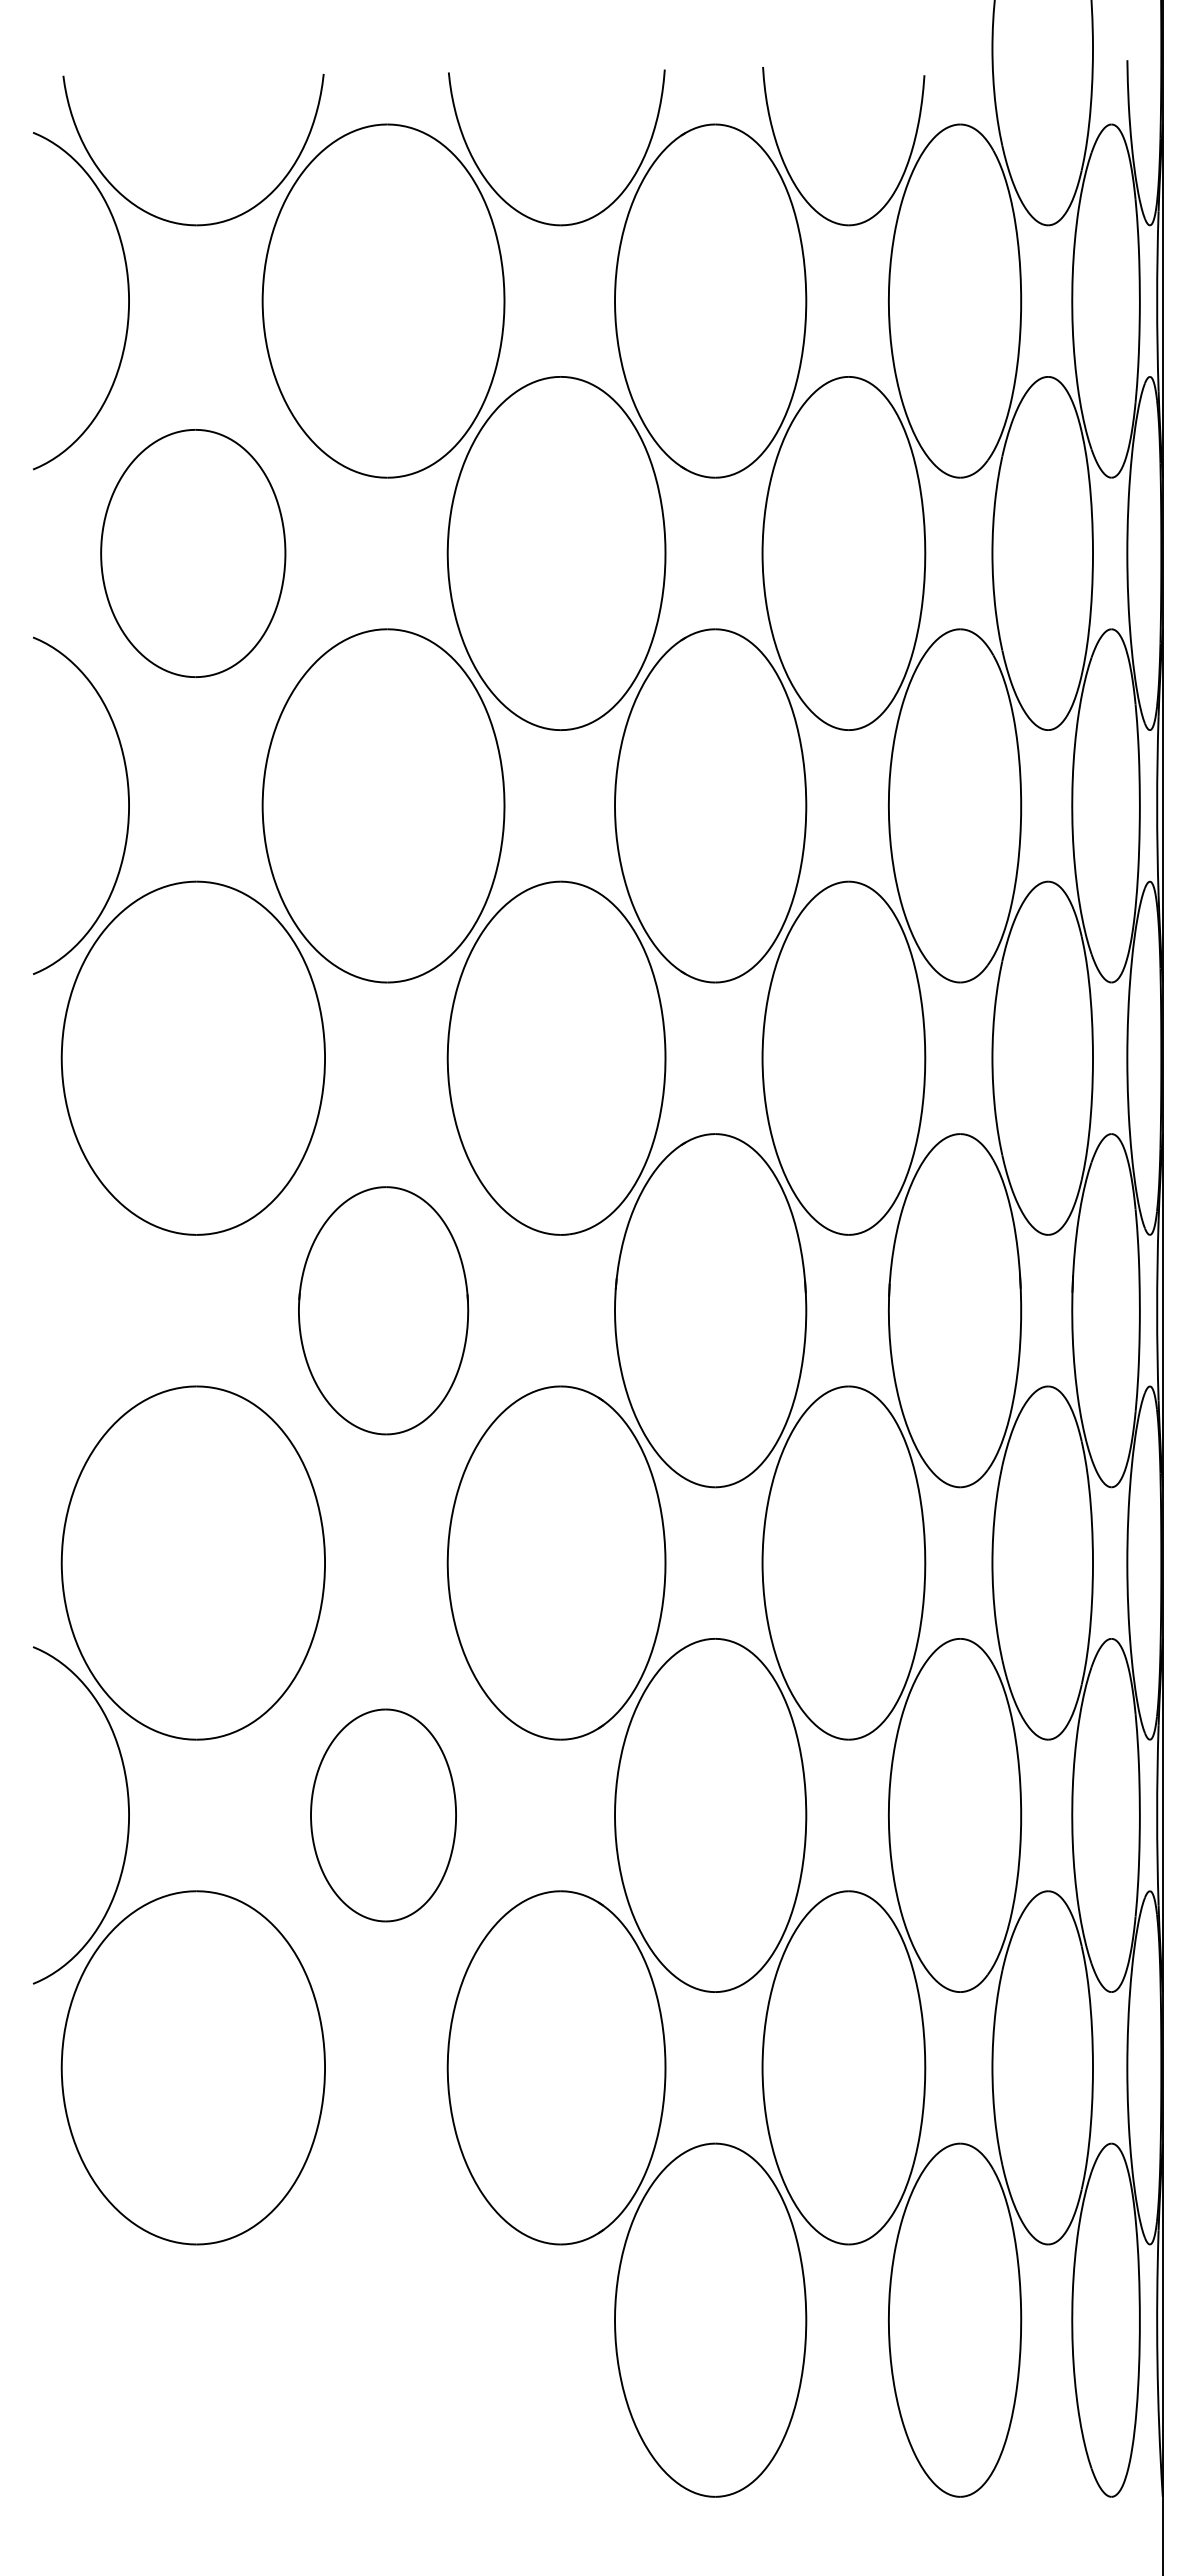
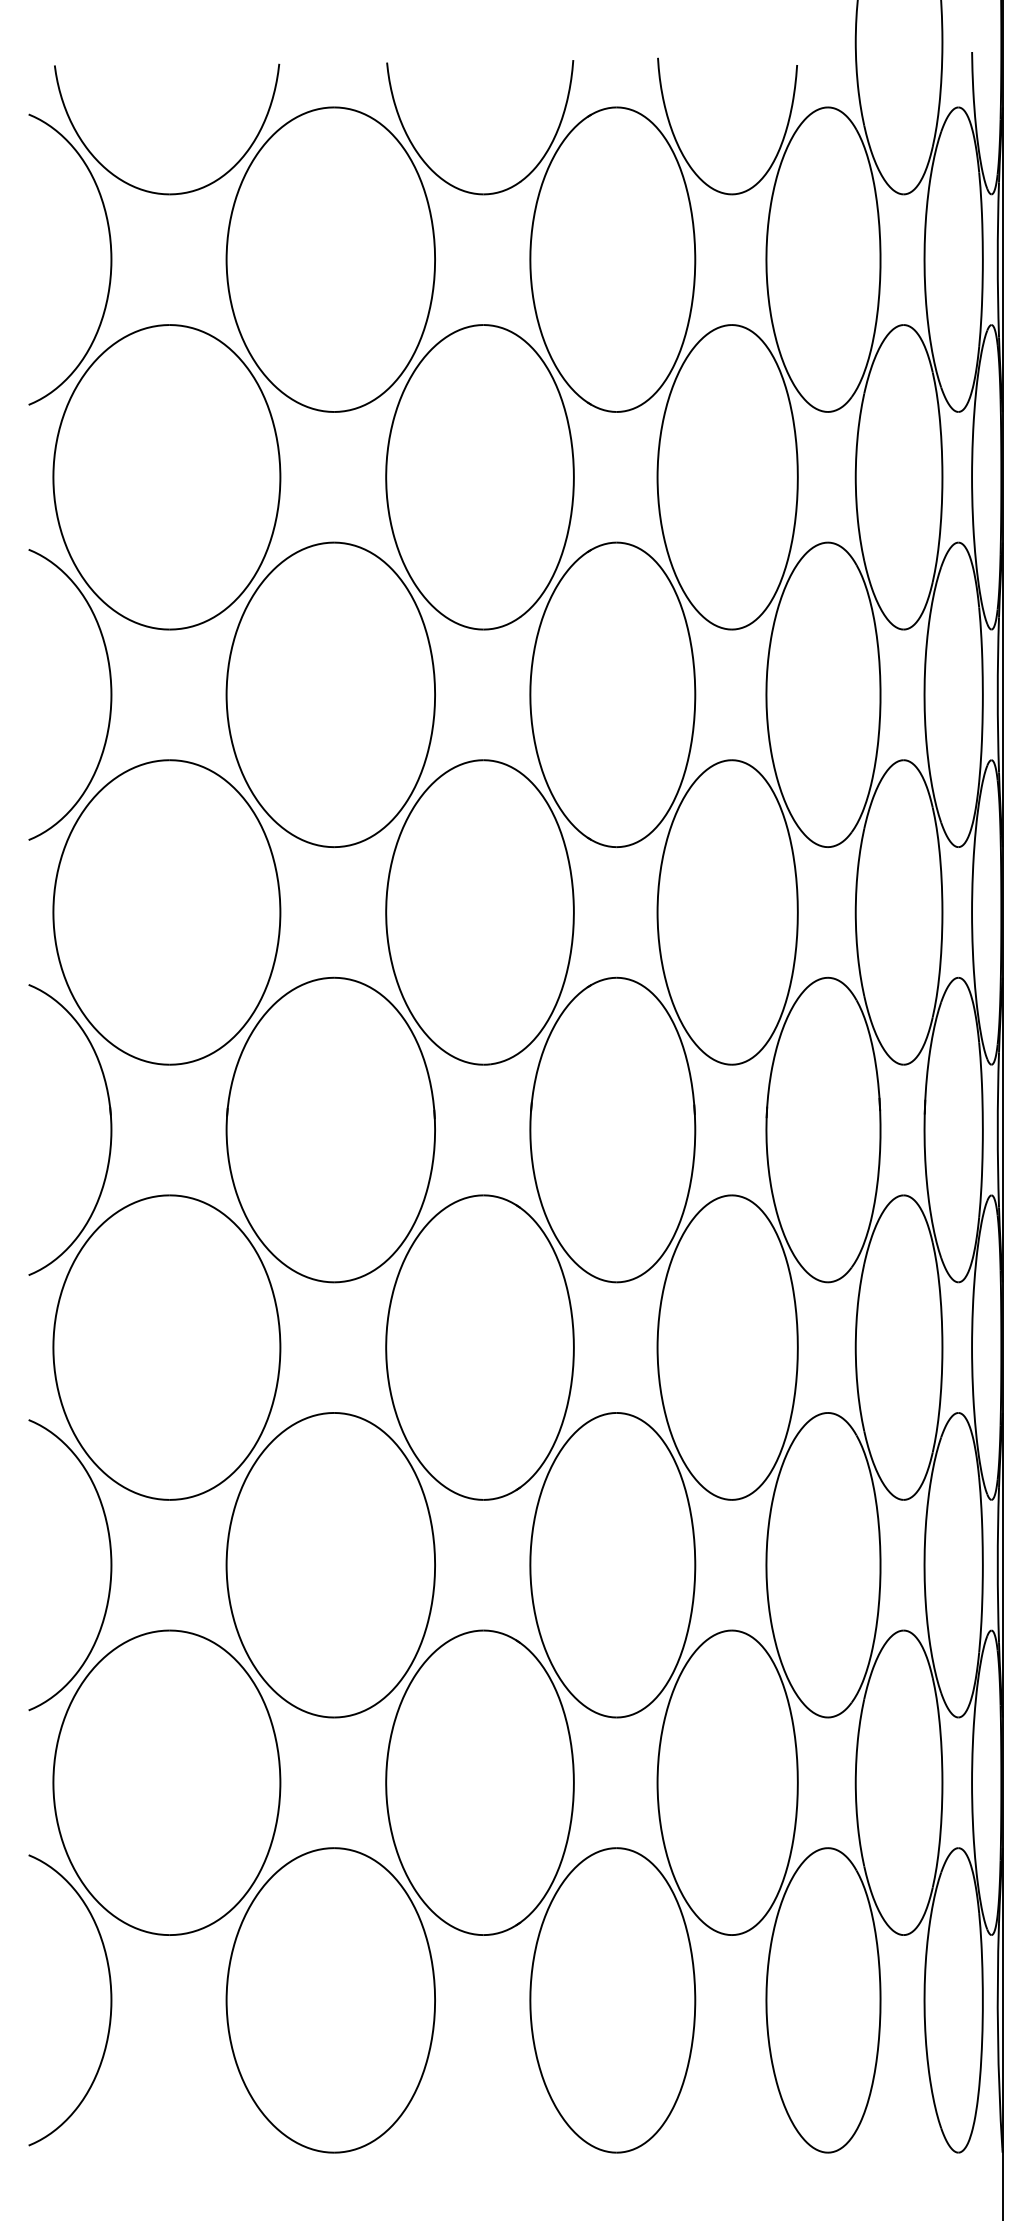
part: (192, 553) -> (166, 477), size x1.43
part: (128, 1310) -> (110, 1129), added
part: (383, 1310) -> (330, 1129), size x1.43
part: (383, 1815) -> (330, 1565), size x1.67
part: (383, 2319) -> (330, 1999), added
curve: (128, 2320) -> (110, 2000), added

